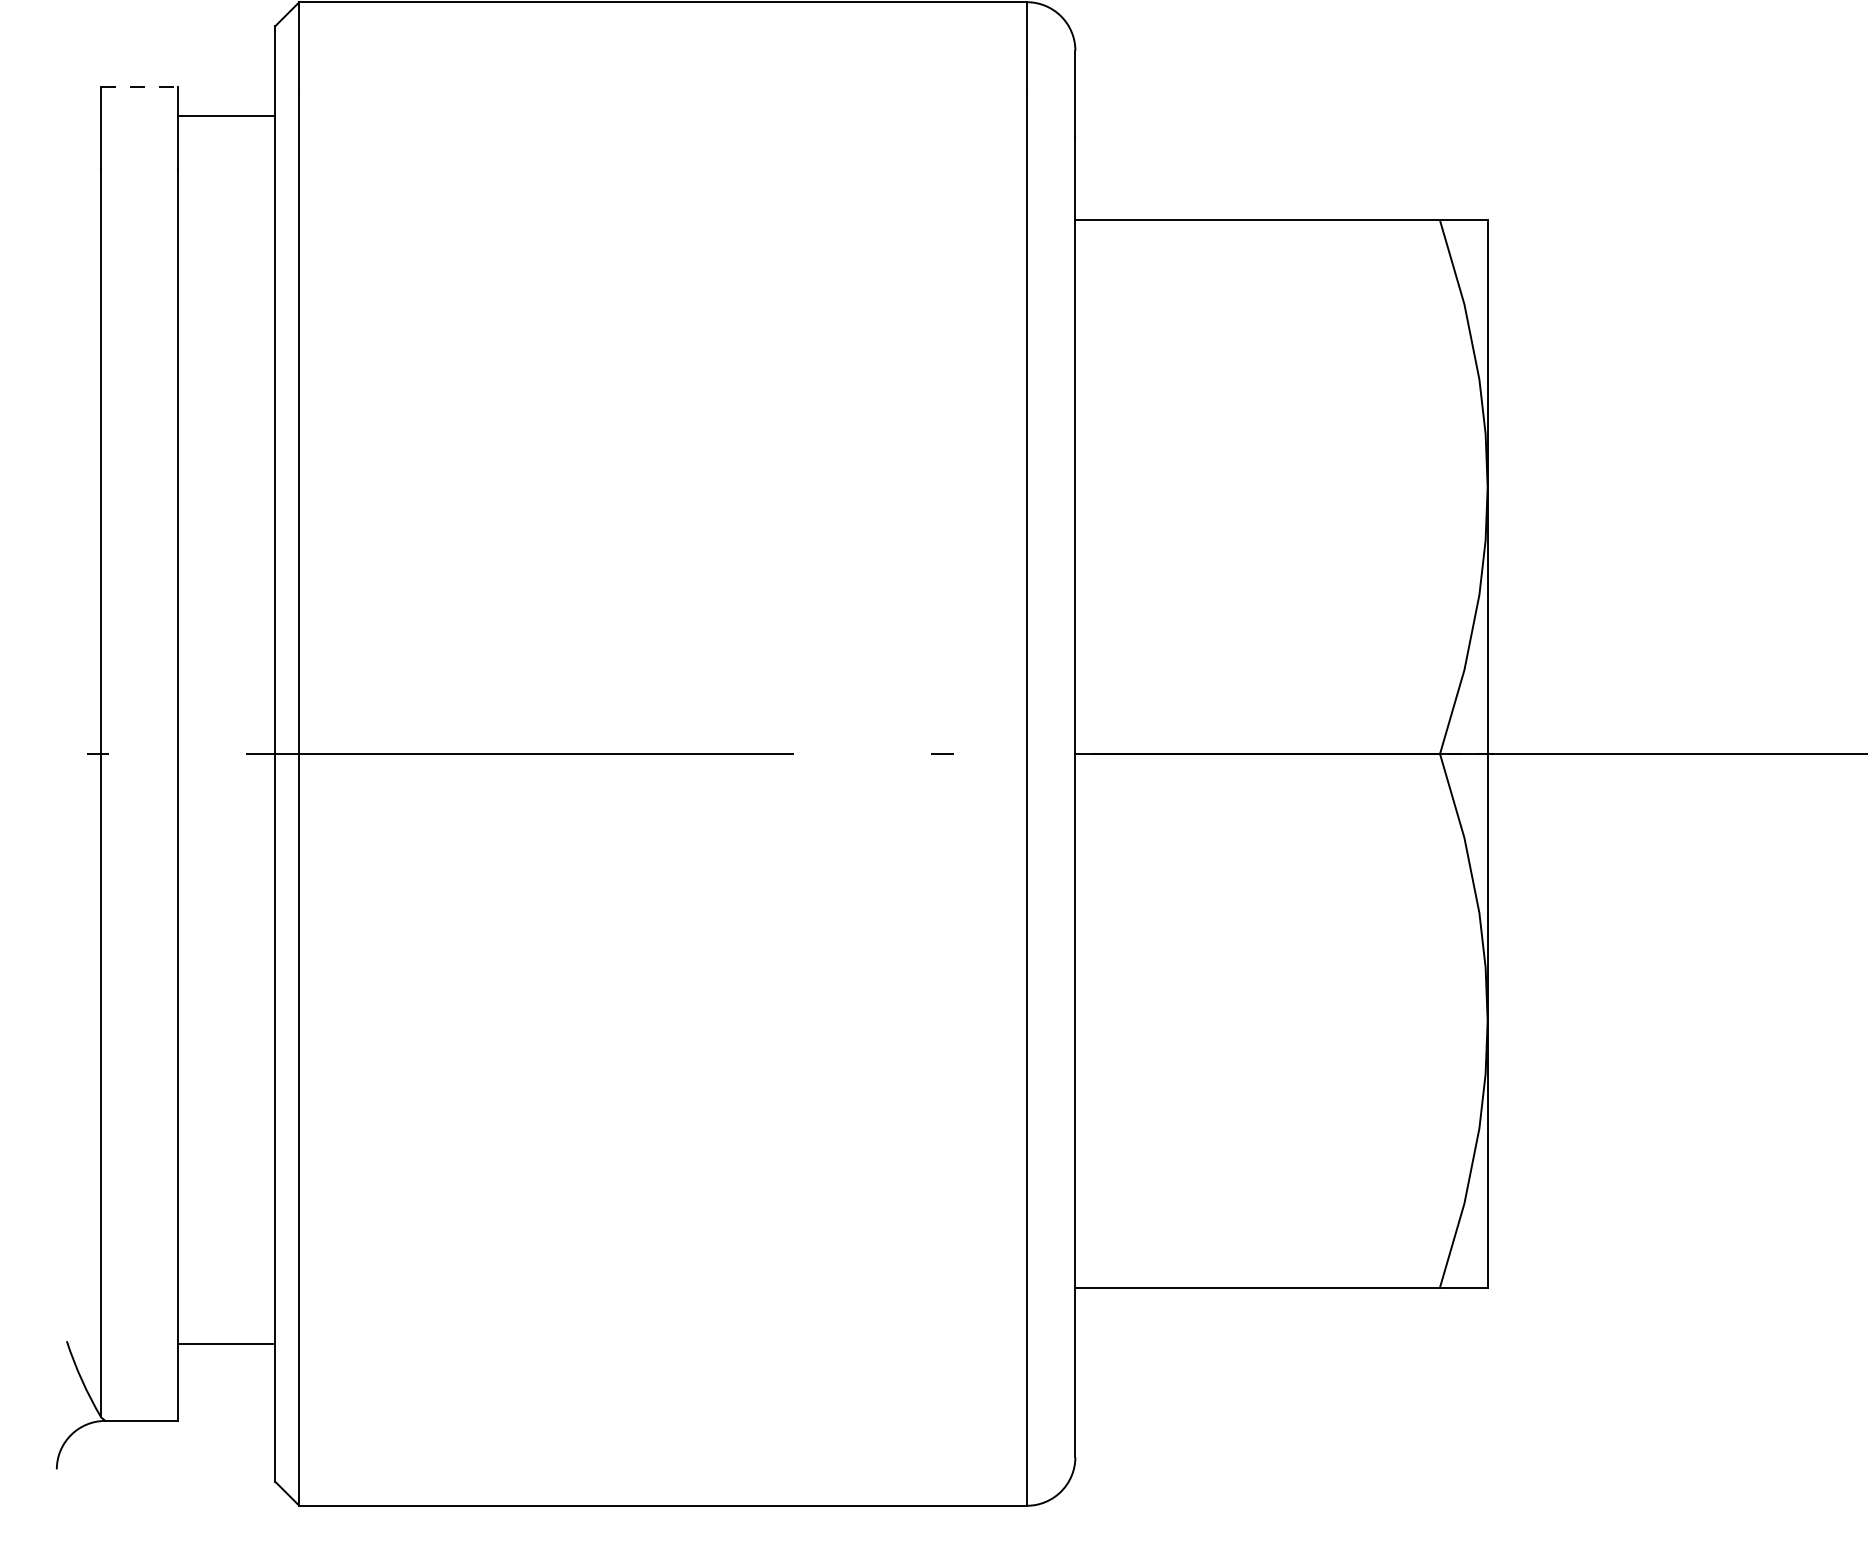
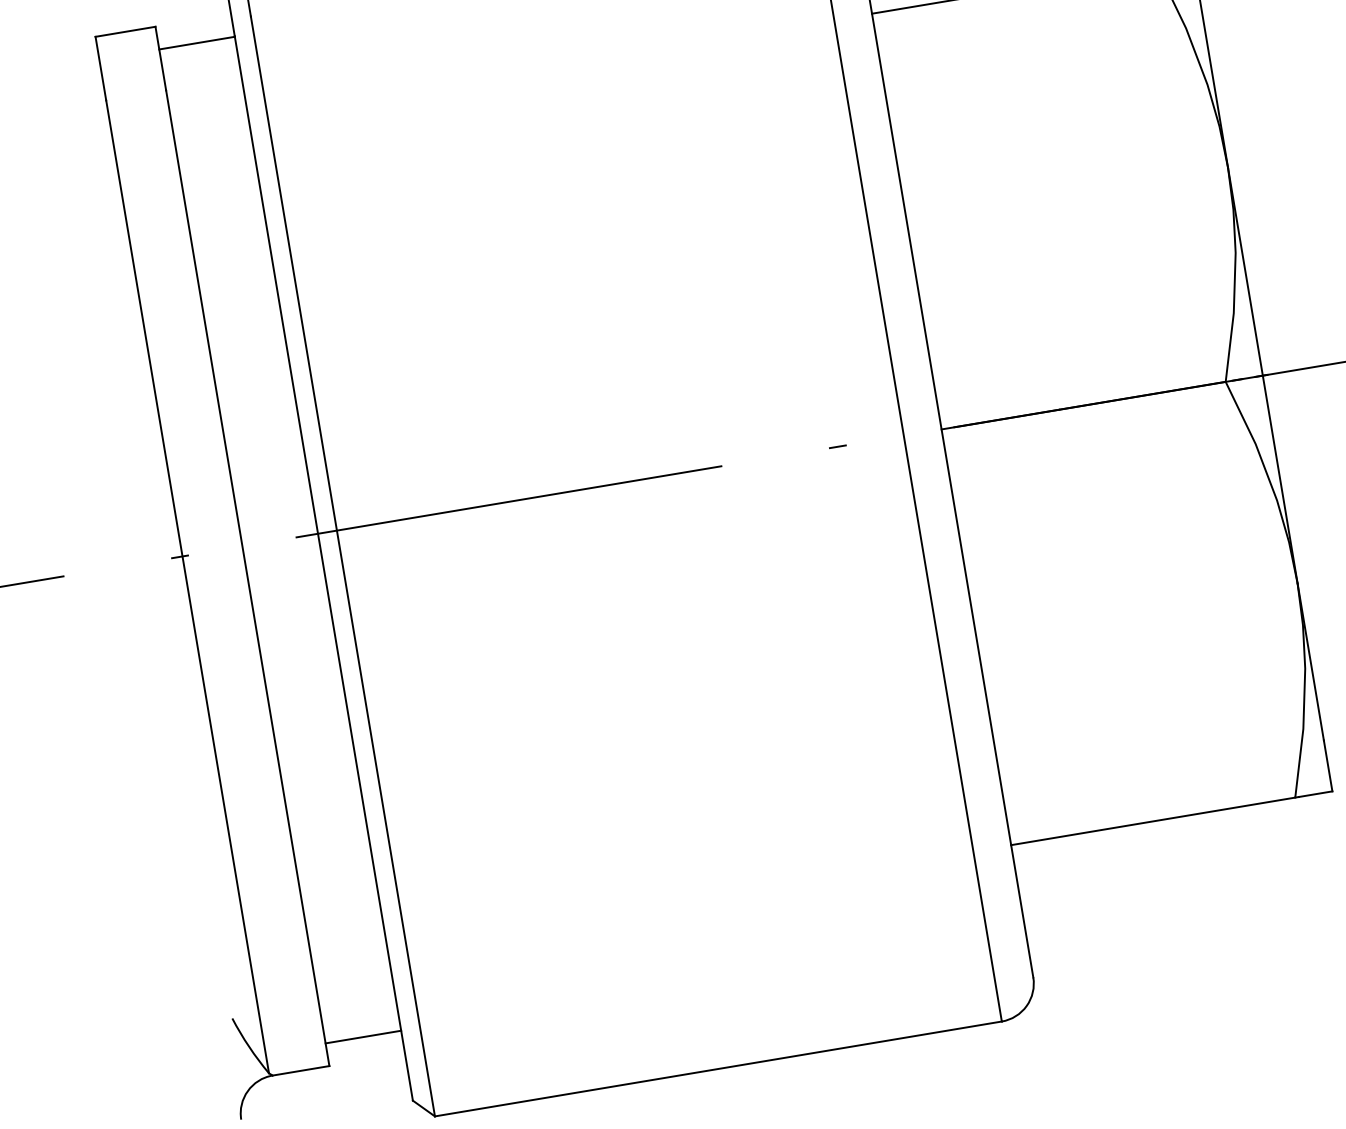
line: (140, 87) -> (126, 32), dashed -> solid
line: (226, 1343) -> (363, 1036), moved

